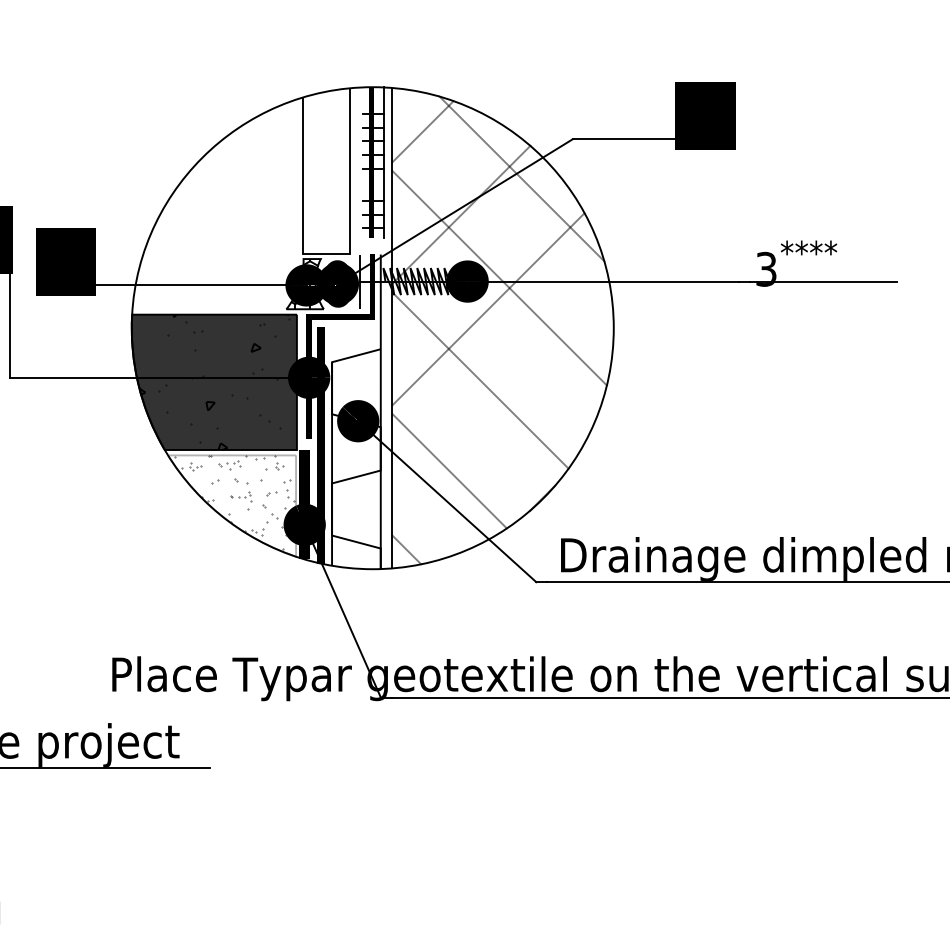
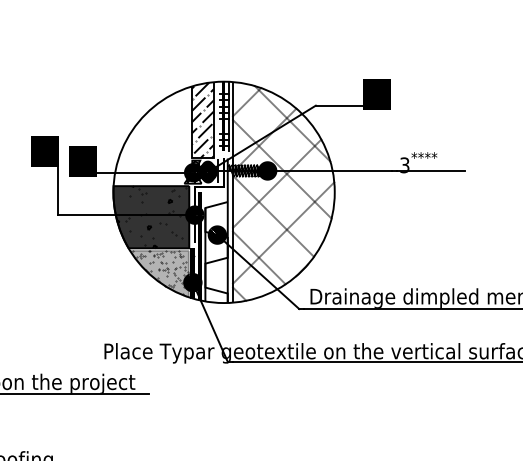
hatch: (325, 171) -> (202, 120), added
line: (502, 415) -> (283, 232), added
fill: (232, 504) -> (159, 273), added

